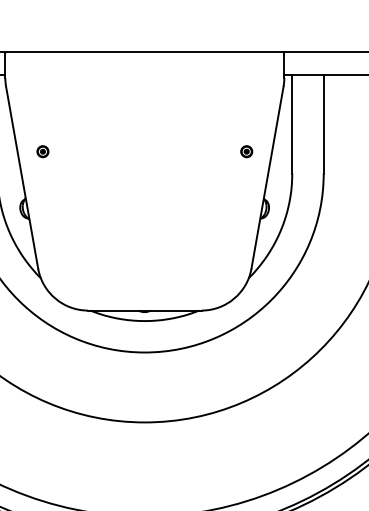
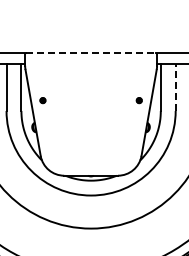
line: (145, 52) -> (91, 53), solid -> dashed
line: (323, 123) -> (175, 87), solid -> dashed

